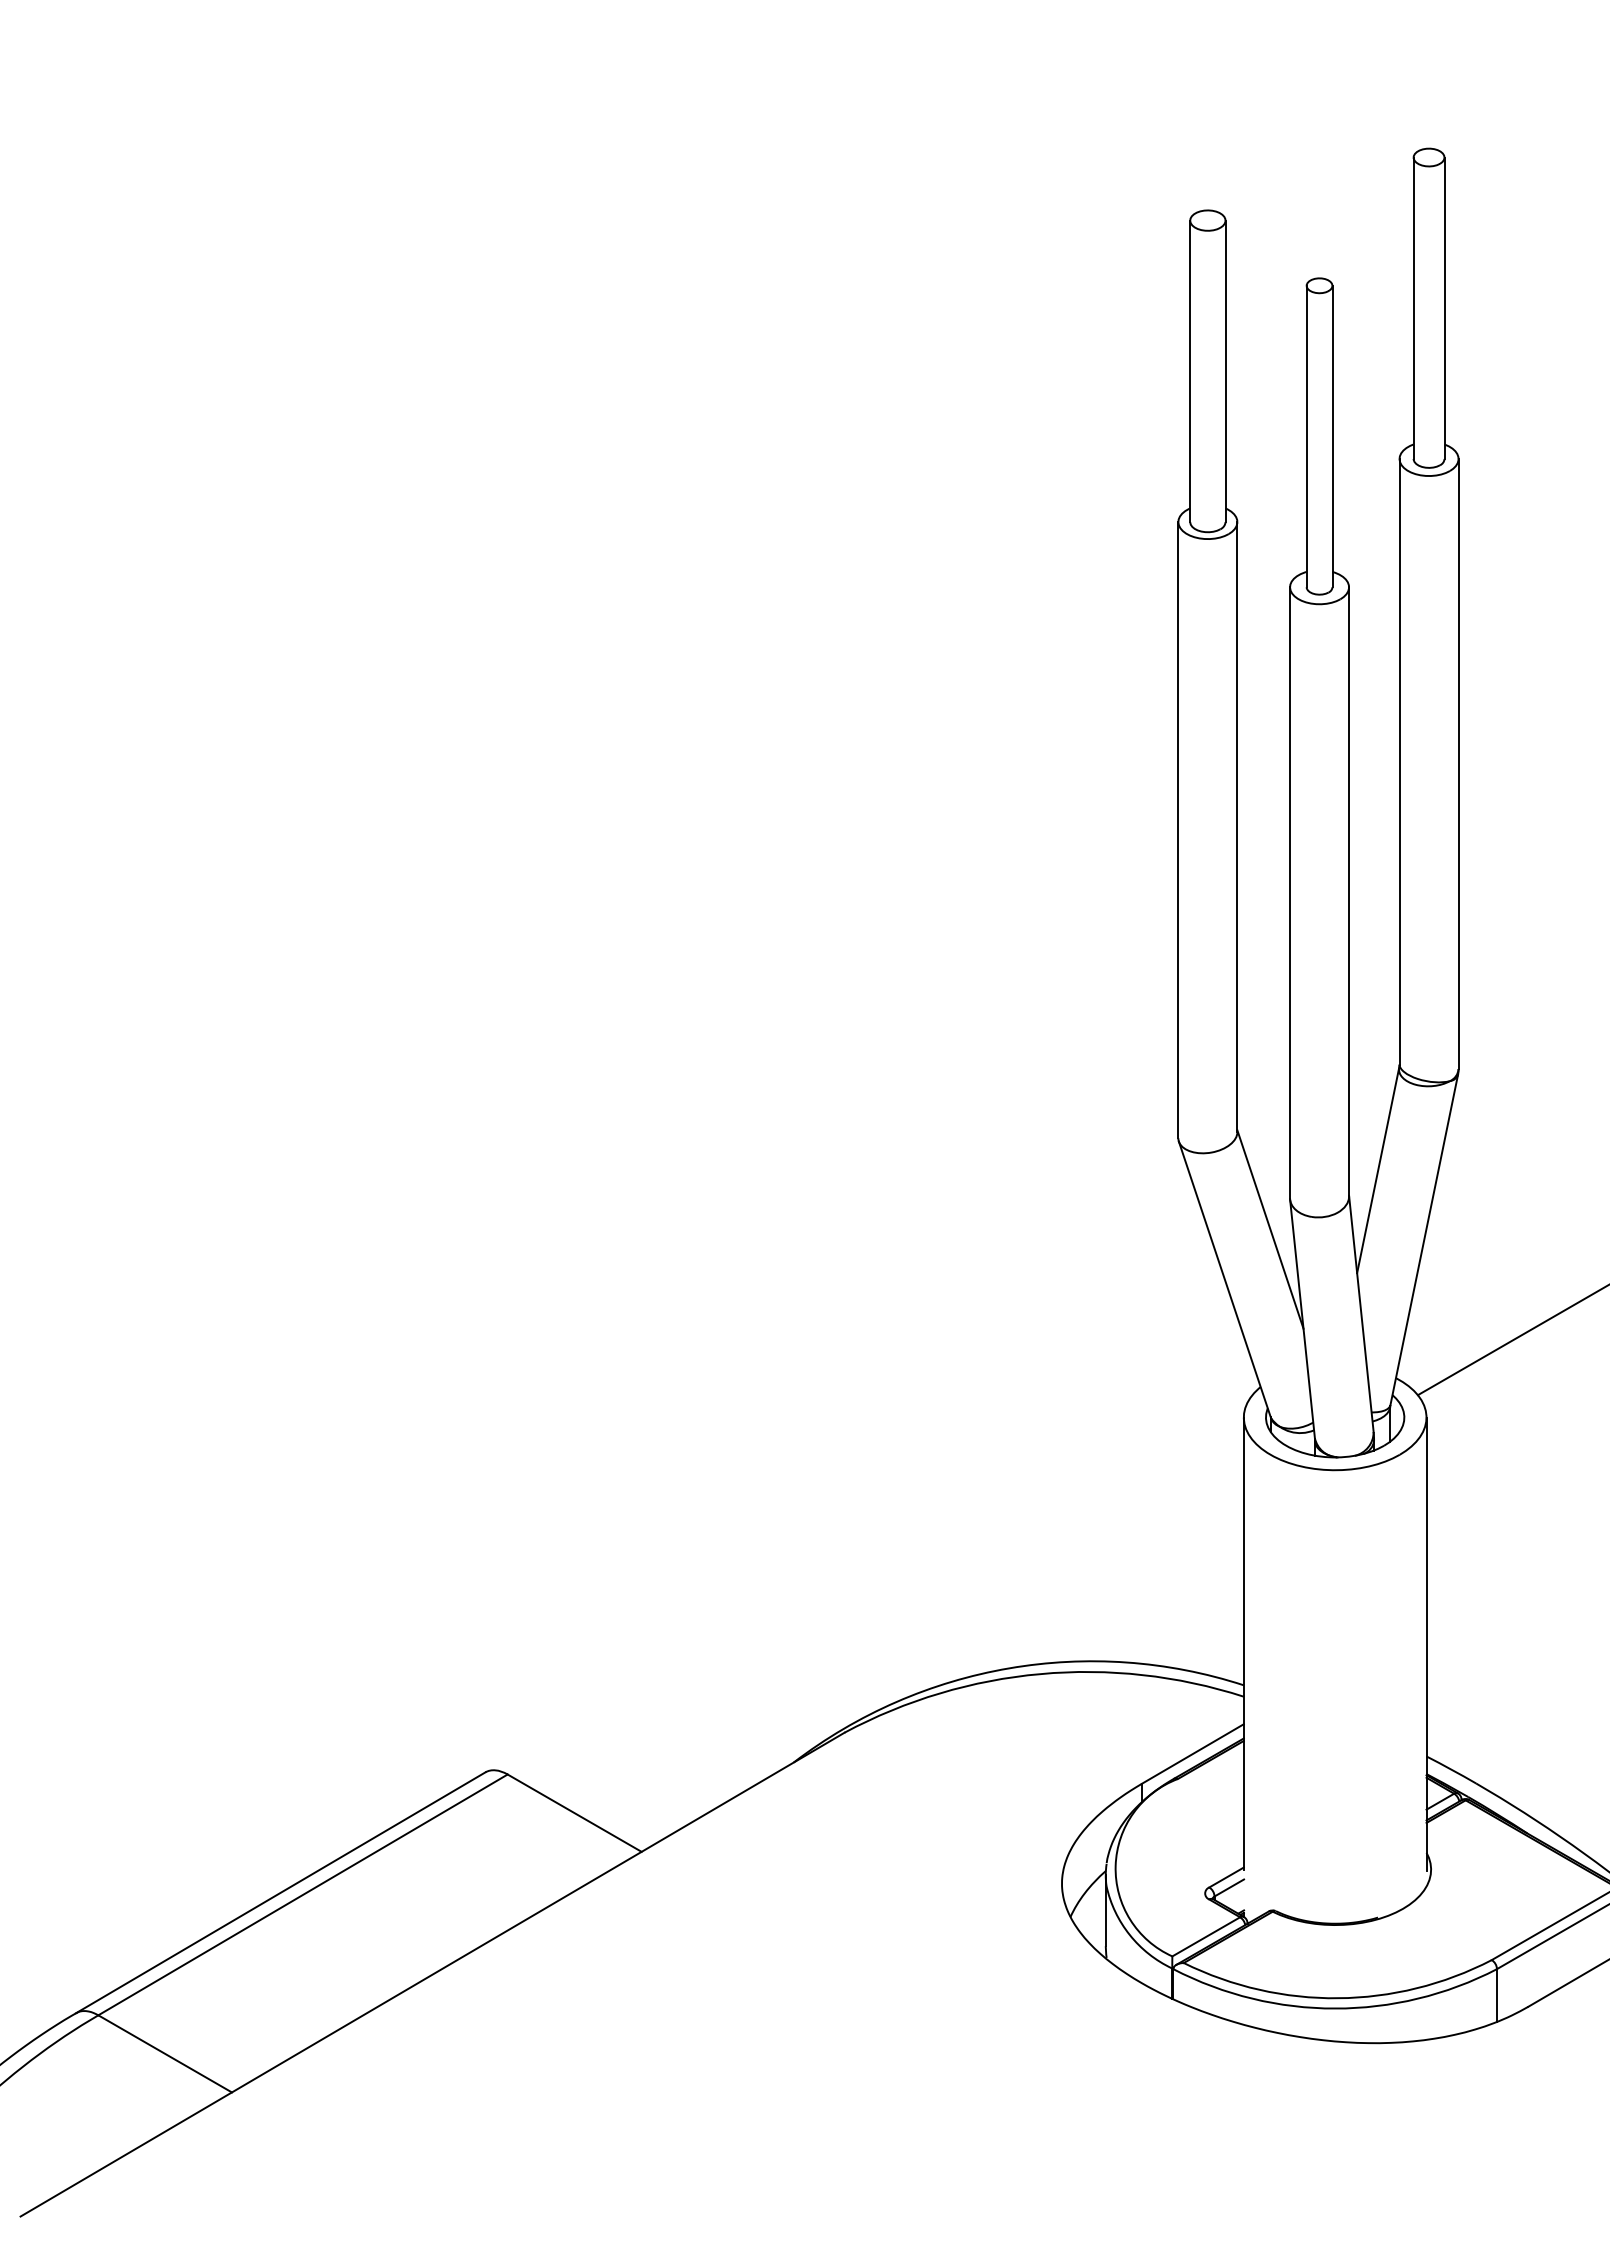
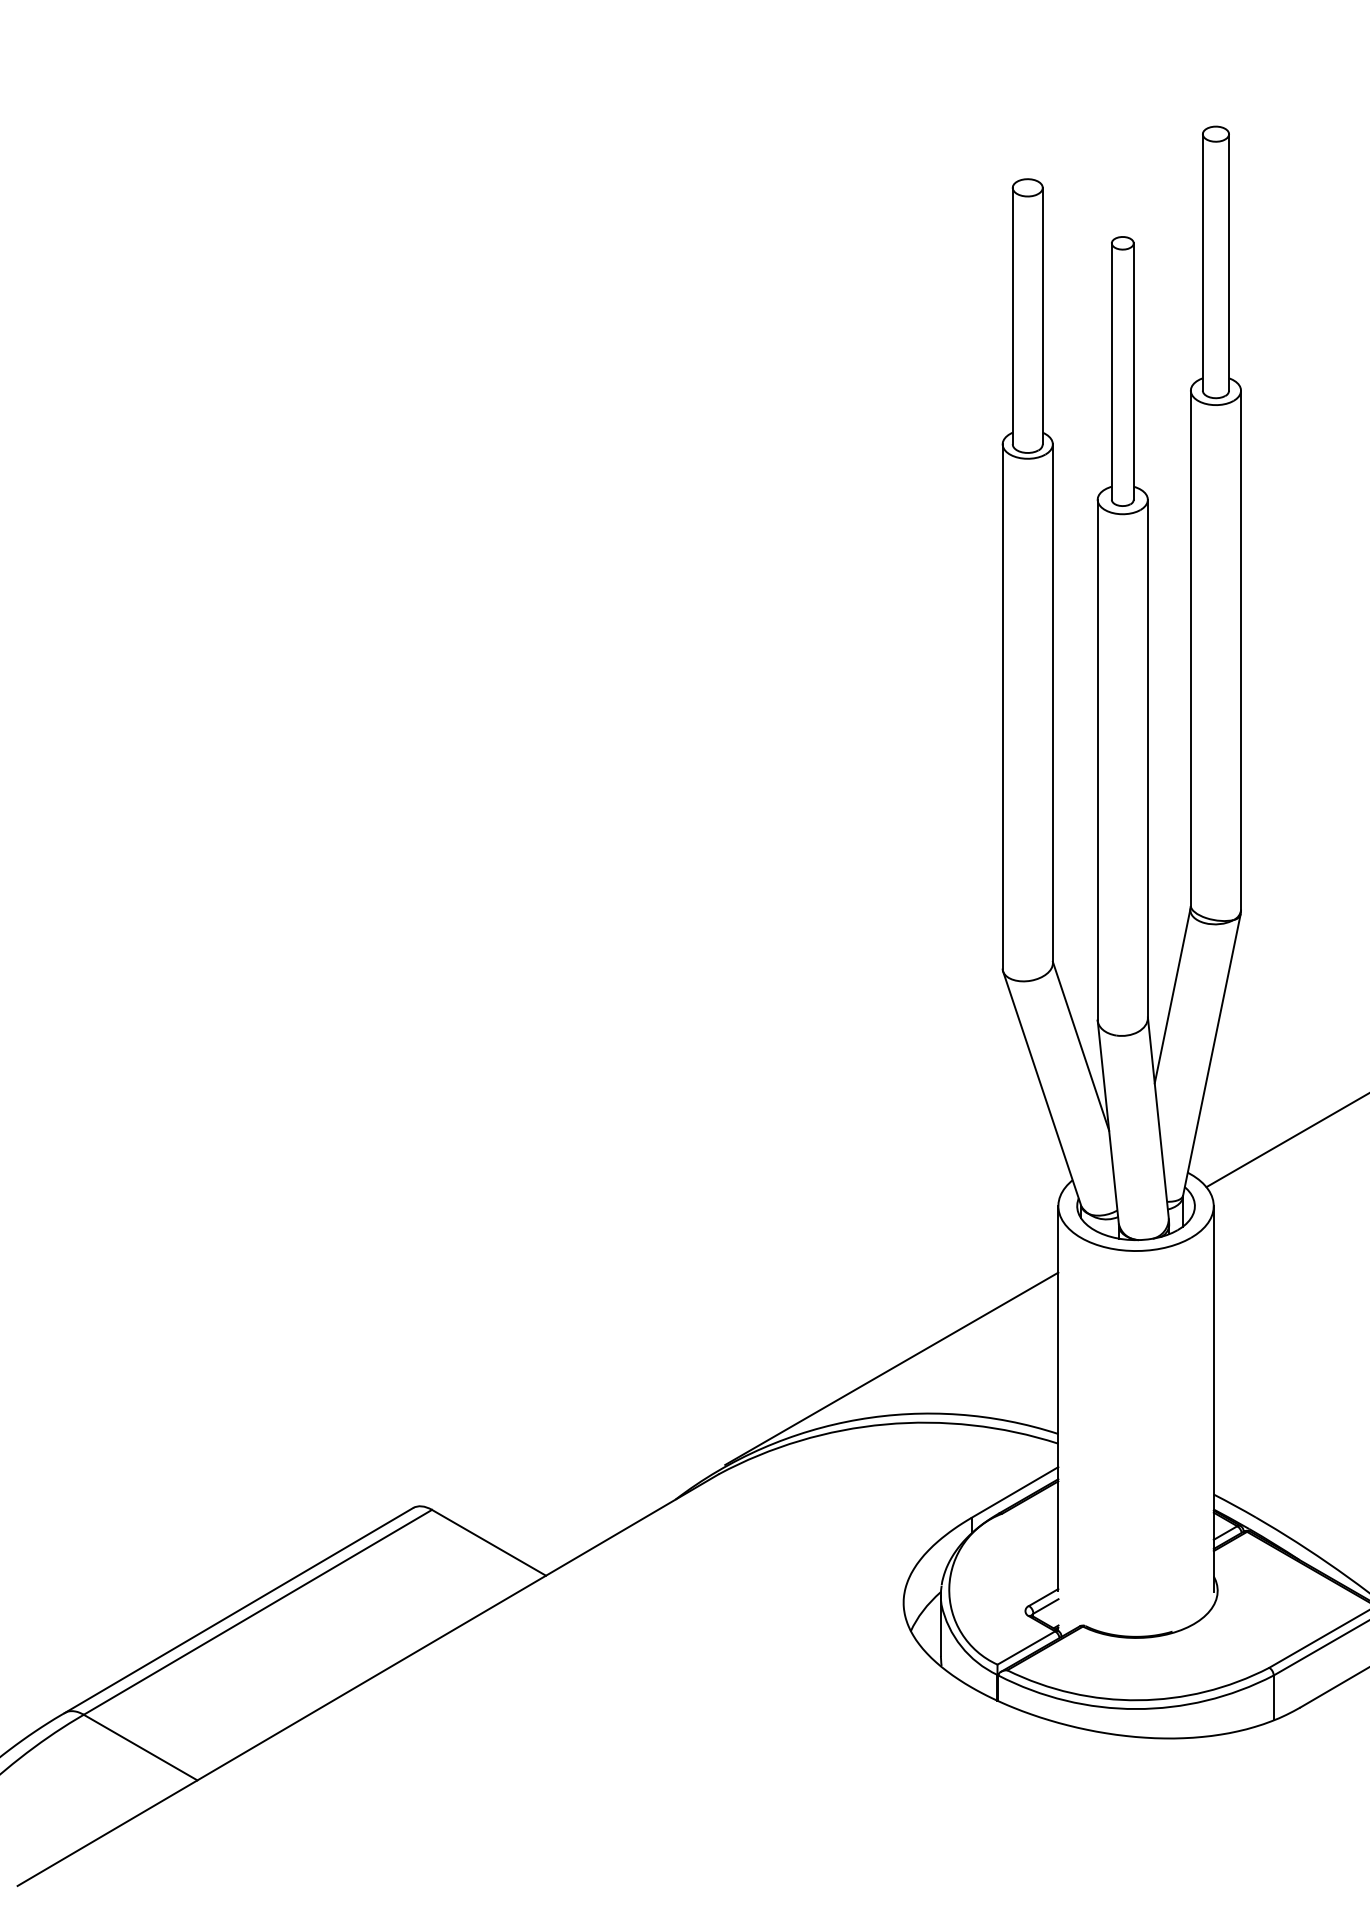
line: (1047, 1608) -> (891, 1368), added

